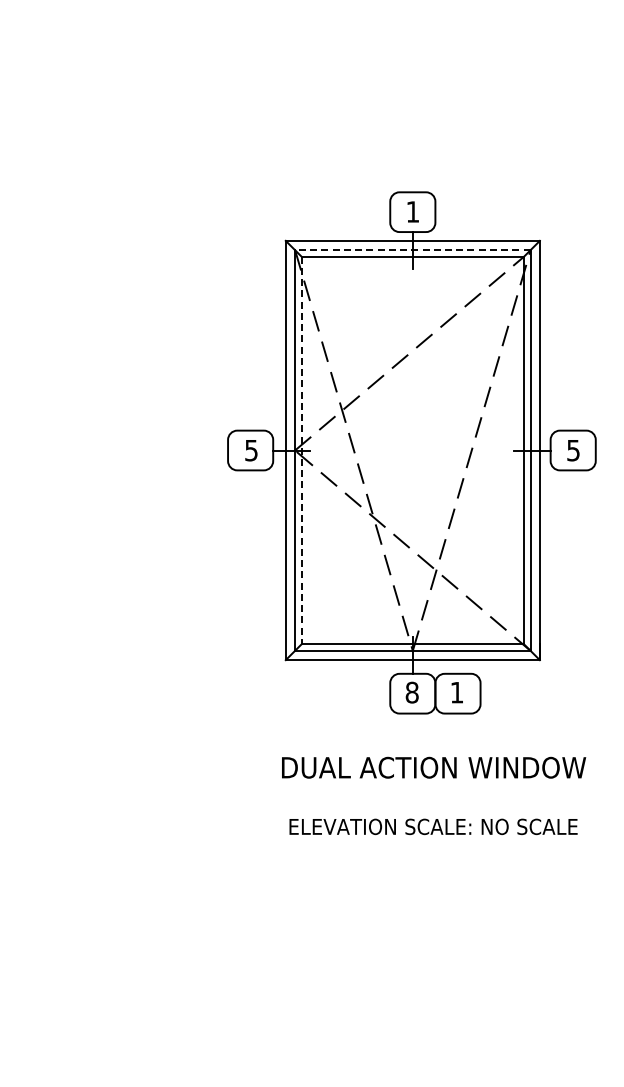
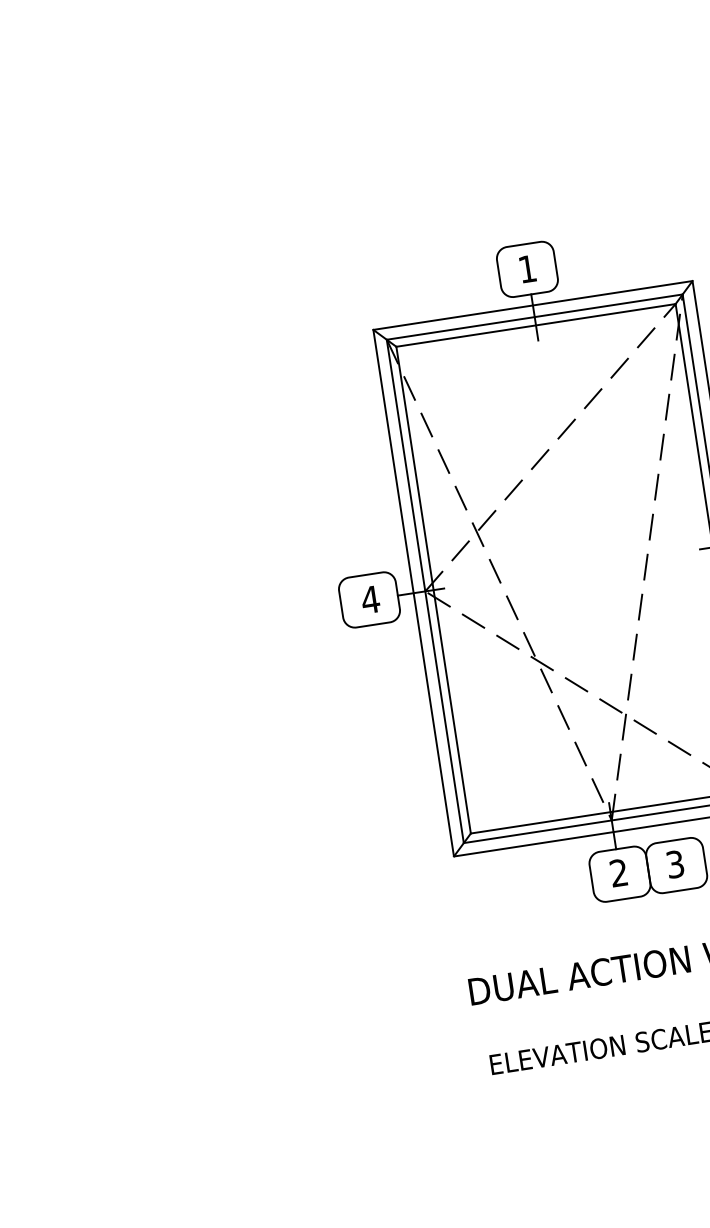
line: (412, 250) -> (534, 317), dashed -> solid
text: (251, 450) -> (370, 599), 5 -> 4
line: (301, 450) -> (433, 590), dashed -> solid
text: (411, 692) -> (618, 872), 8 -> 2
text: (456, 692) -> (674, 864), 1 -> 3

